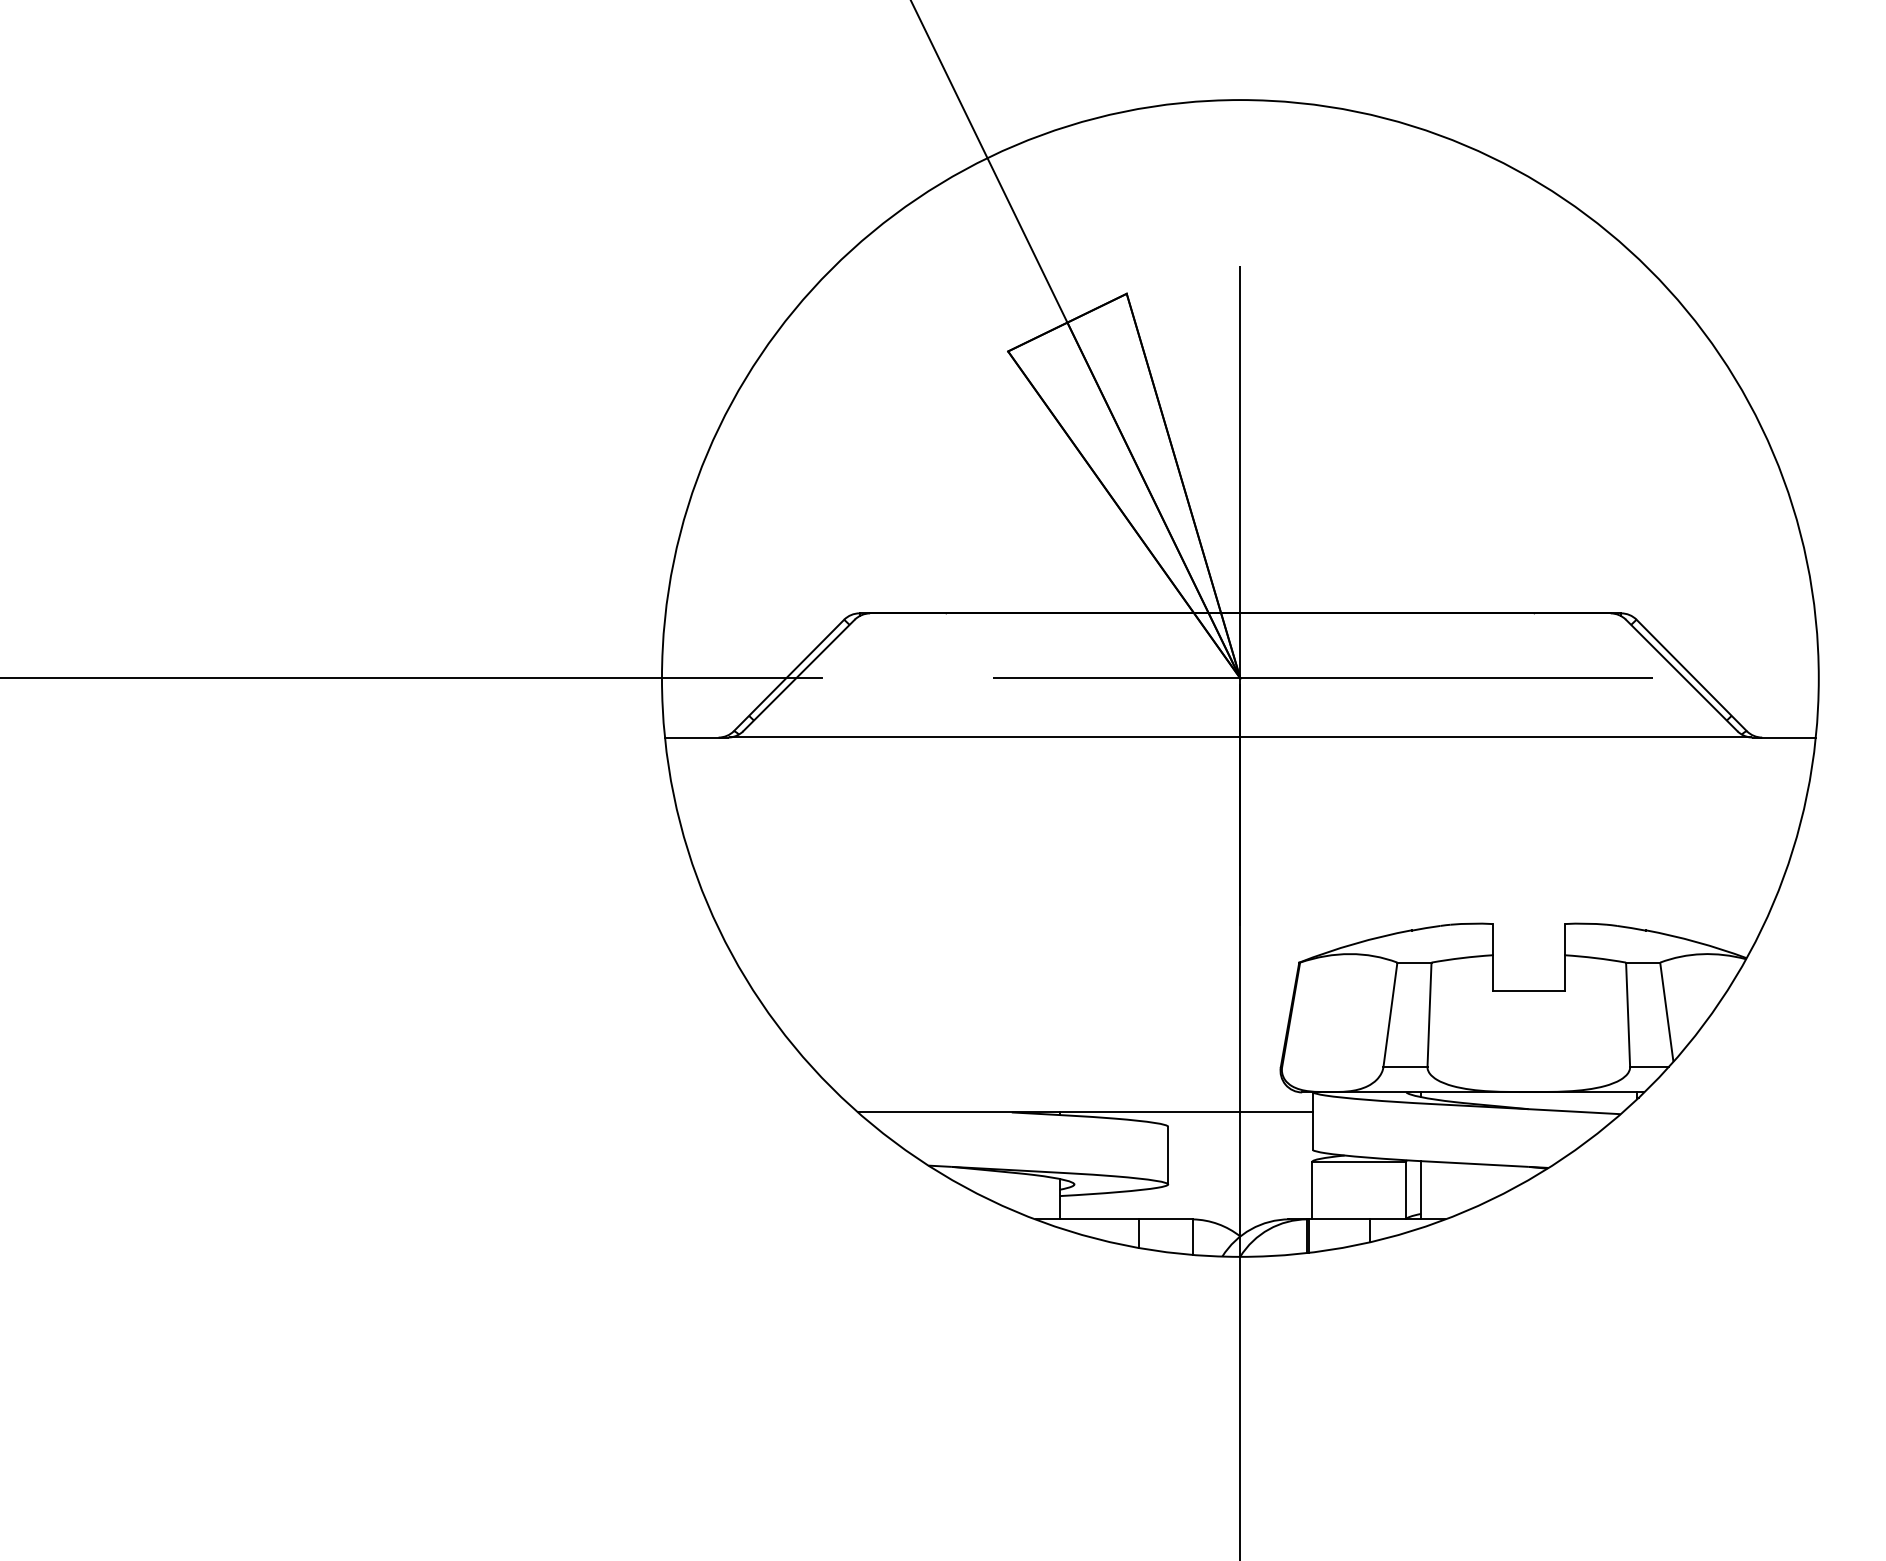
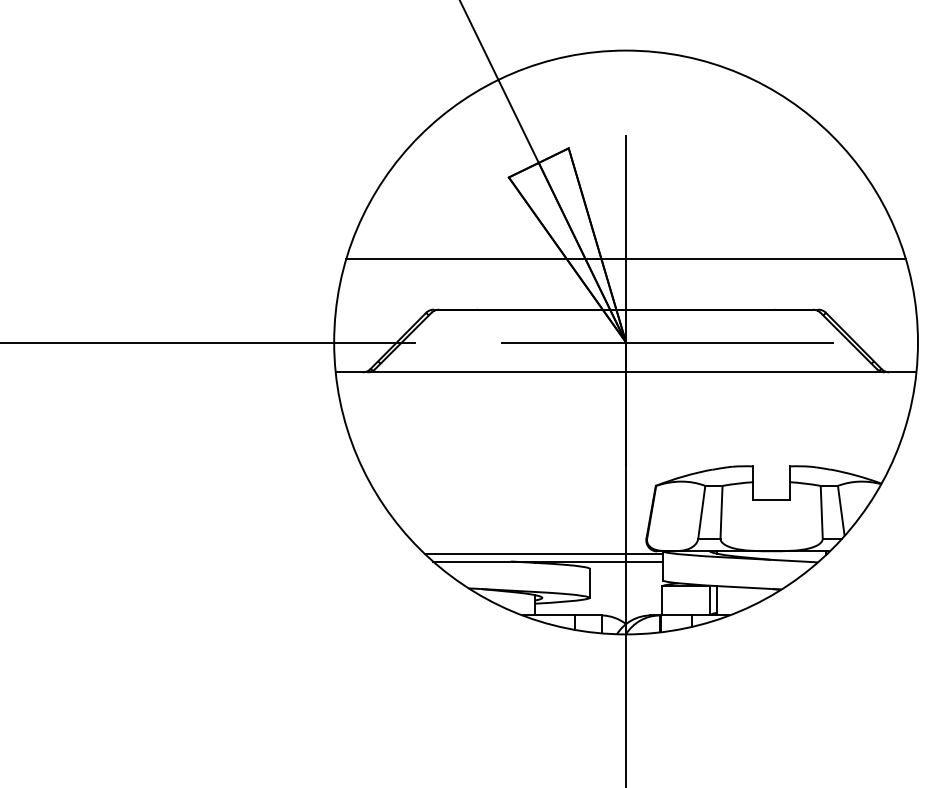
line: (1239, 513) -> (625, 259), added
line: (1076, 1098) -> (543, 554), added

